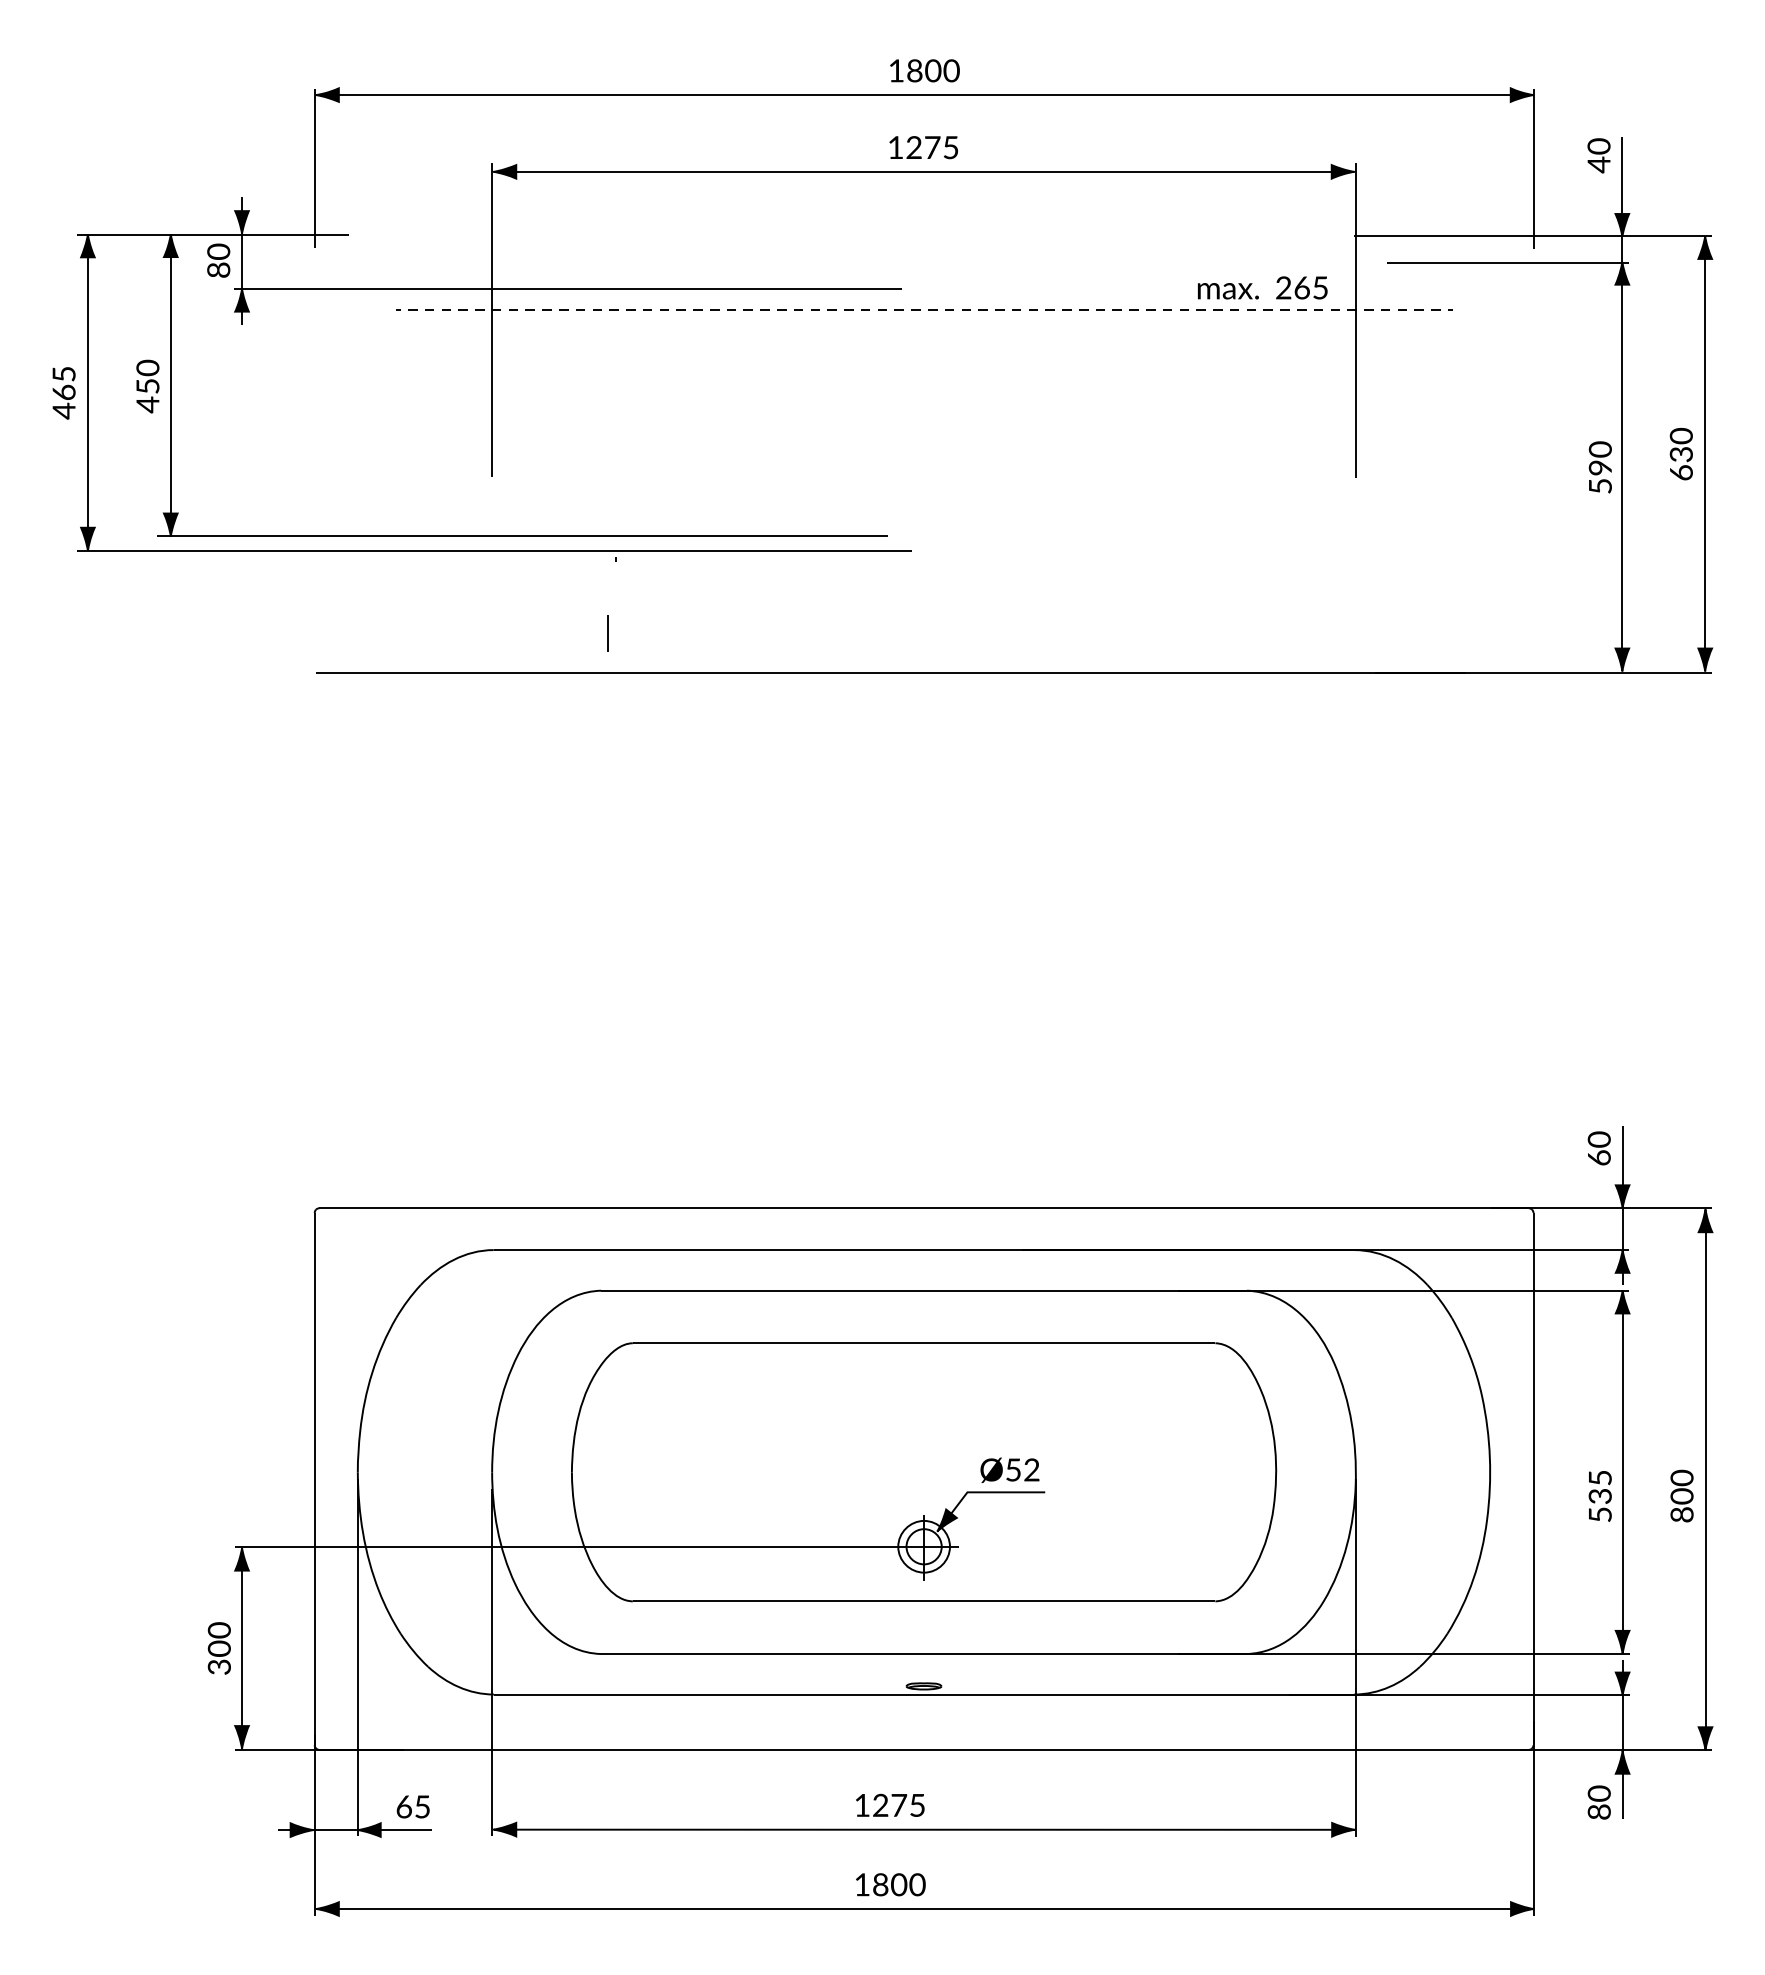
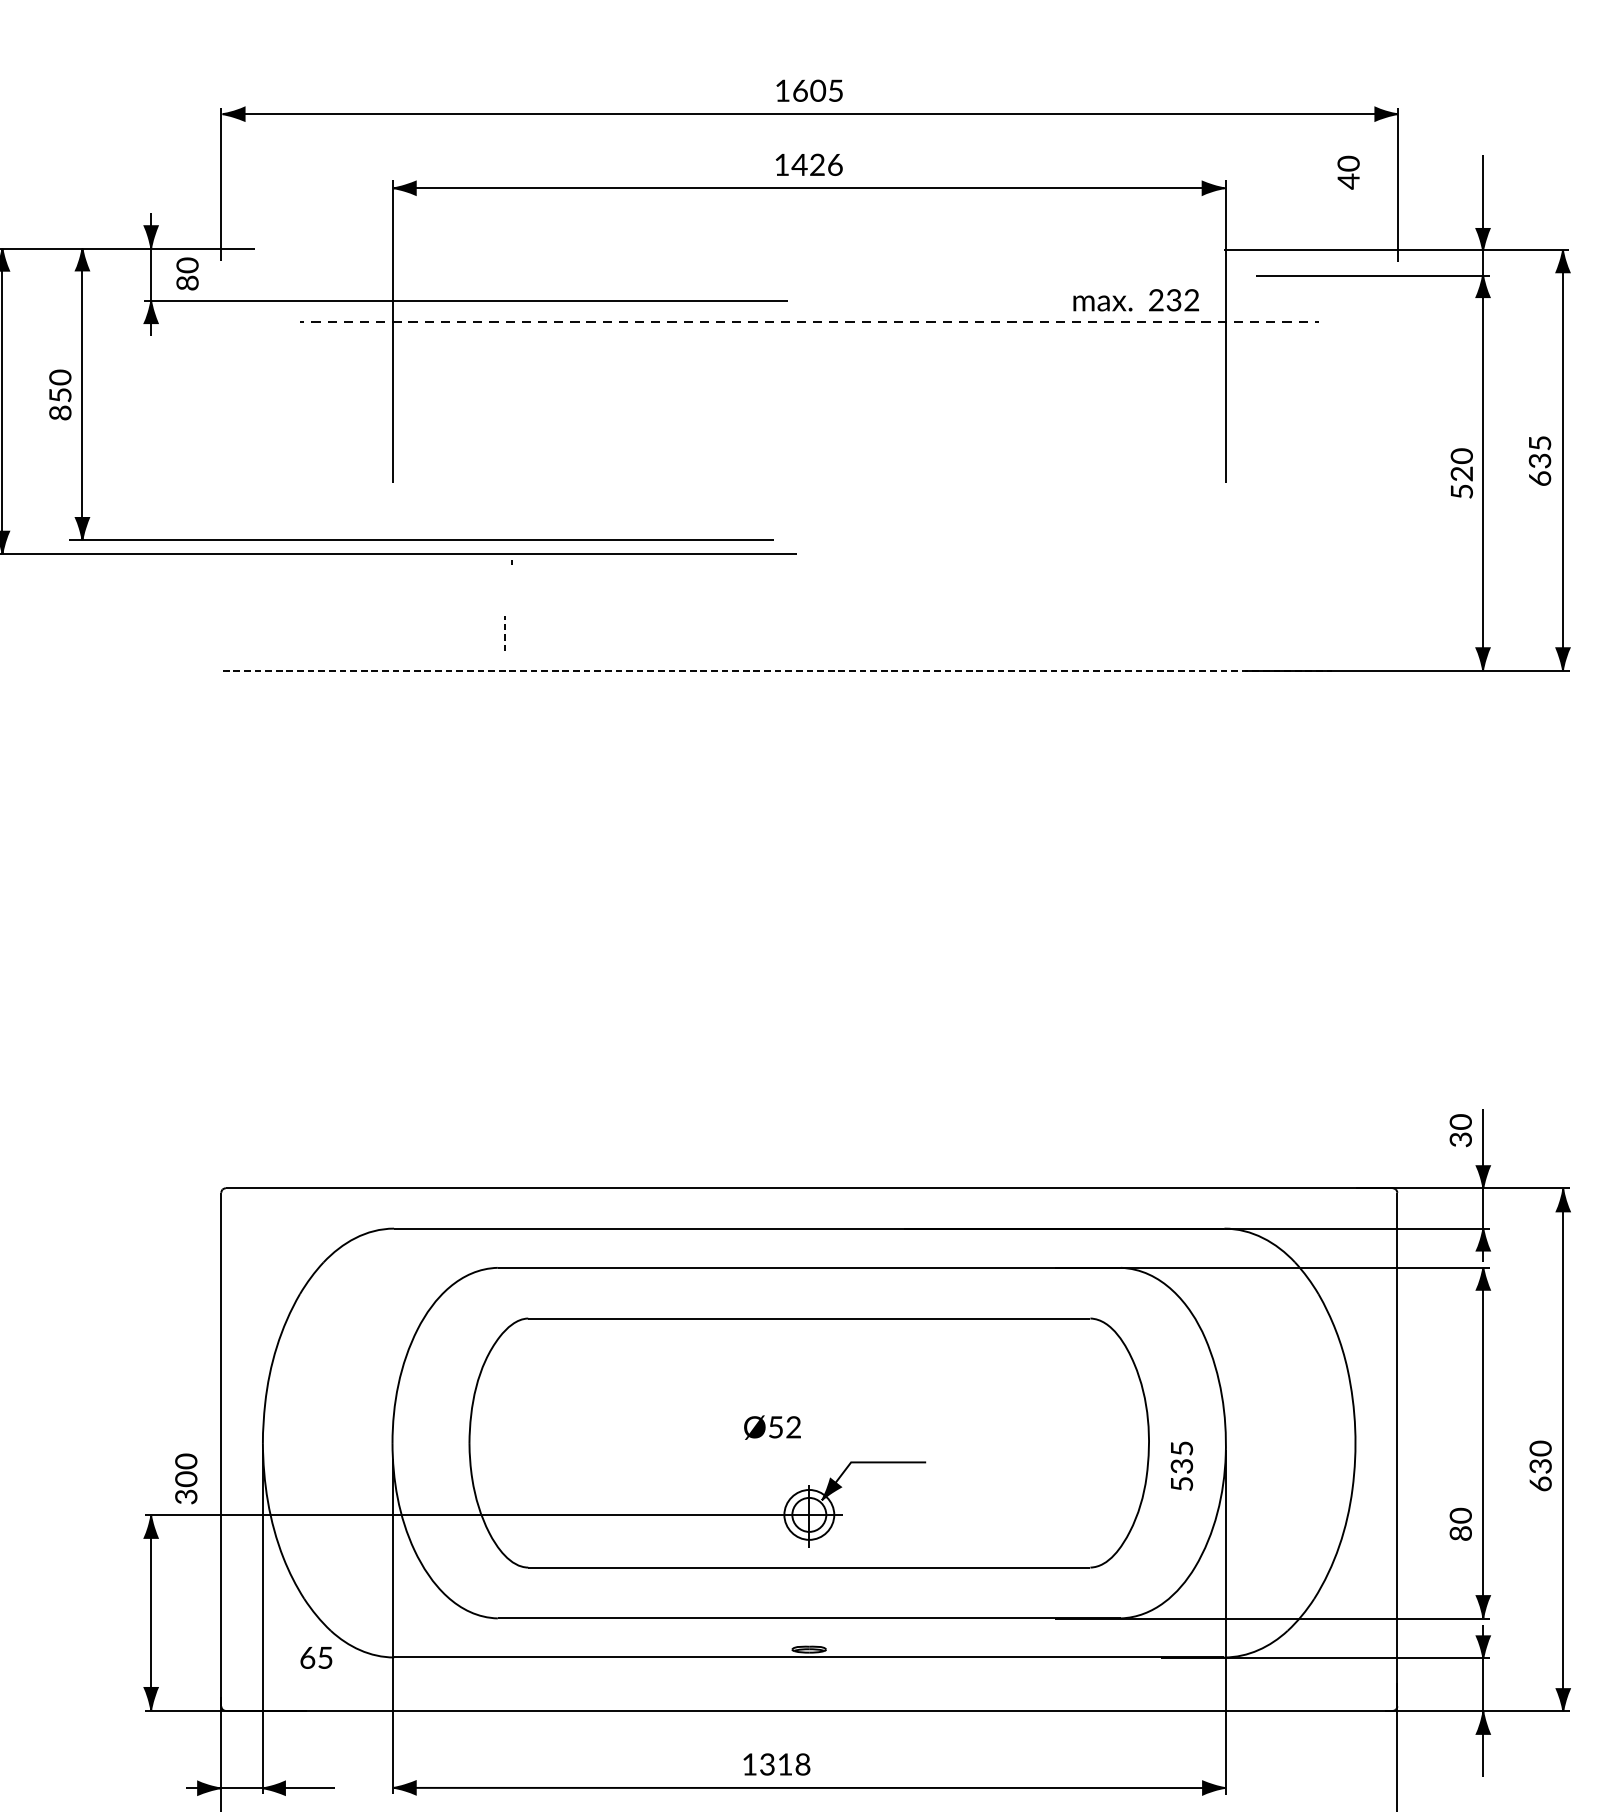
text: (933, 70) -> (818, 90), 1800 -> 1605
text: (931, 147) -> (816, 164), 1275 -> 1426
text: (1598, 155) -> (1348, 172), moved
text: (218, 260) -> (187, 273), moved
text: (1310, 287) -> (1182, 299), 265 -> 232
text: (147, 404) -> (59, 412), 450 -> 850
text: (1680, 435) -> (1539, 442), 630 -> 635
text: (1600, 467) -> (1461, 473), 590 -> 520
line: (608, 633) -> (504, 633), solid -> dashed
line: (891, 672) -> (777, 671), solid -> dashed
text: (1598, 1157) -> (1460, 1139), 60 -> 30
text: (1009, 1469) -> (772, 1426), moved
text: (1599, 1496) -> (1181, 1466), moved
text: (1681, 1505) -> (1540, 1475), 800 -> 630
text: (218, 1648) -> (185, 1478), moved
text: (1598, 1802) -> (1460, 1524), moved
text: (899, 1804) -> (785, 1763), 1275 -> 1318
text: (412, 1806) -> (315, 1657), moved

